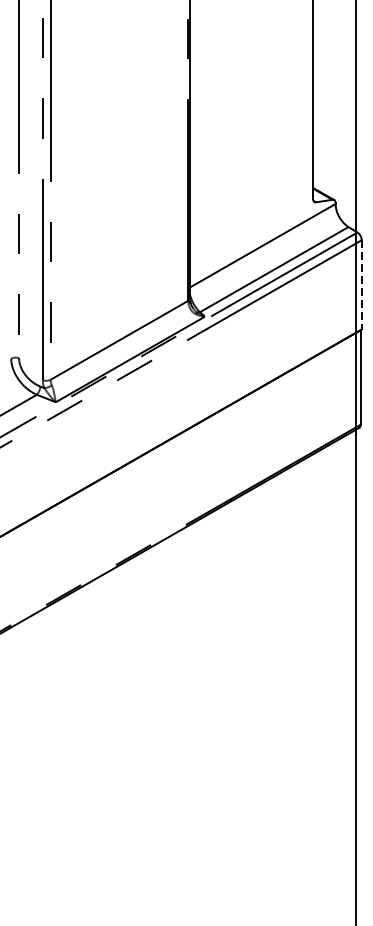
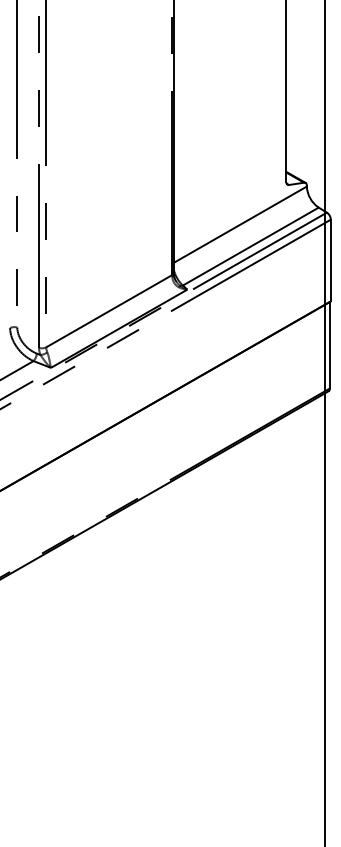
line: (361, 284) -> (330, 260), dashed -> solid

